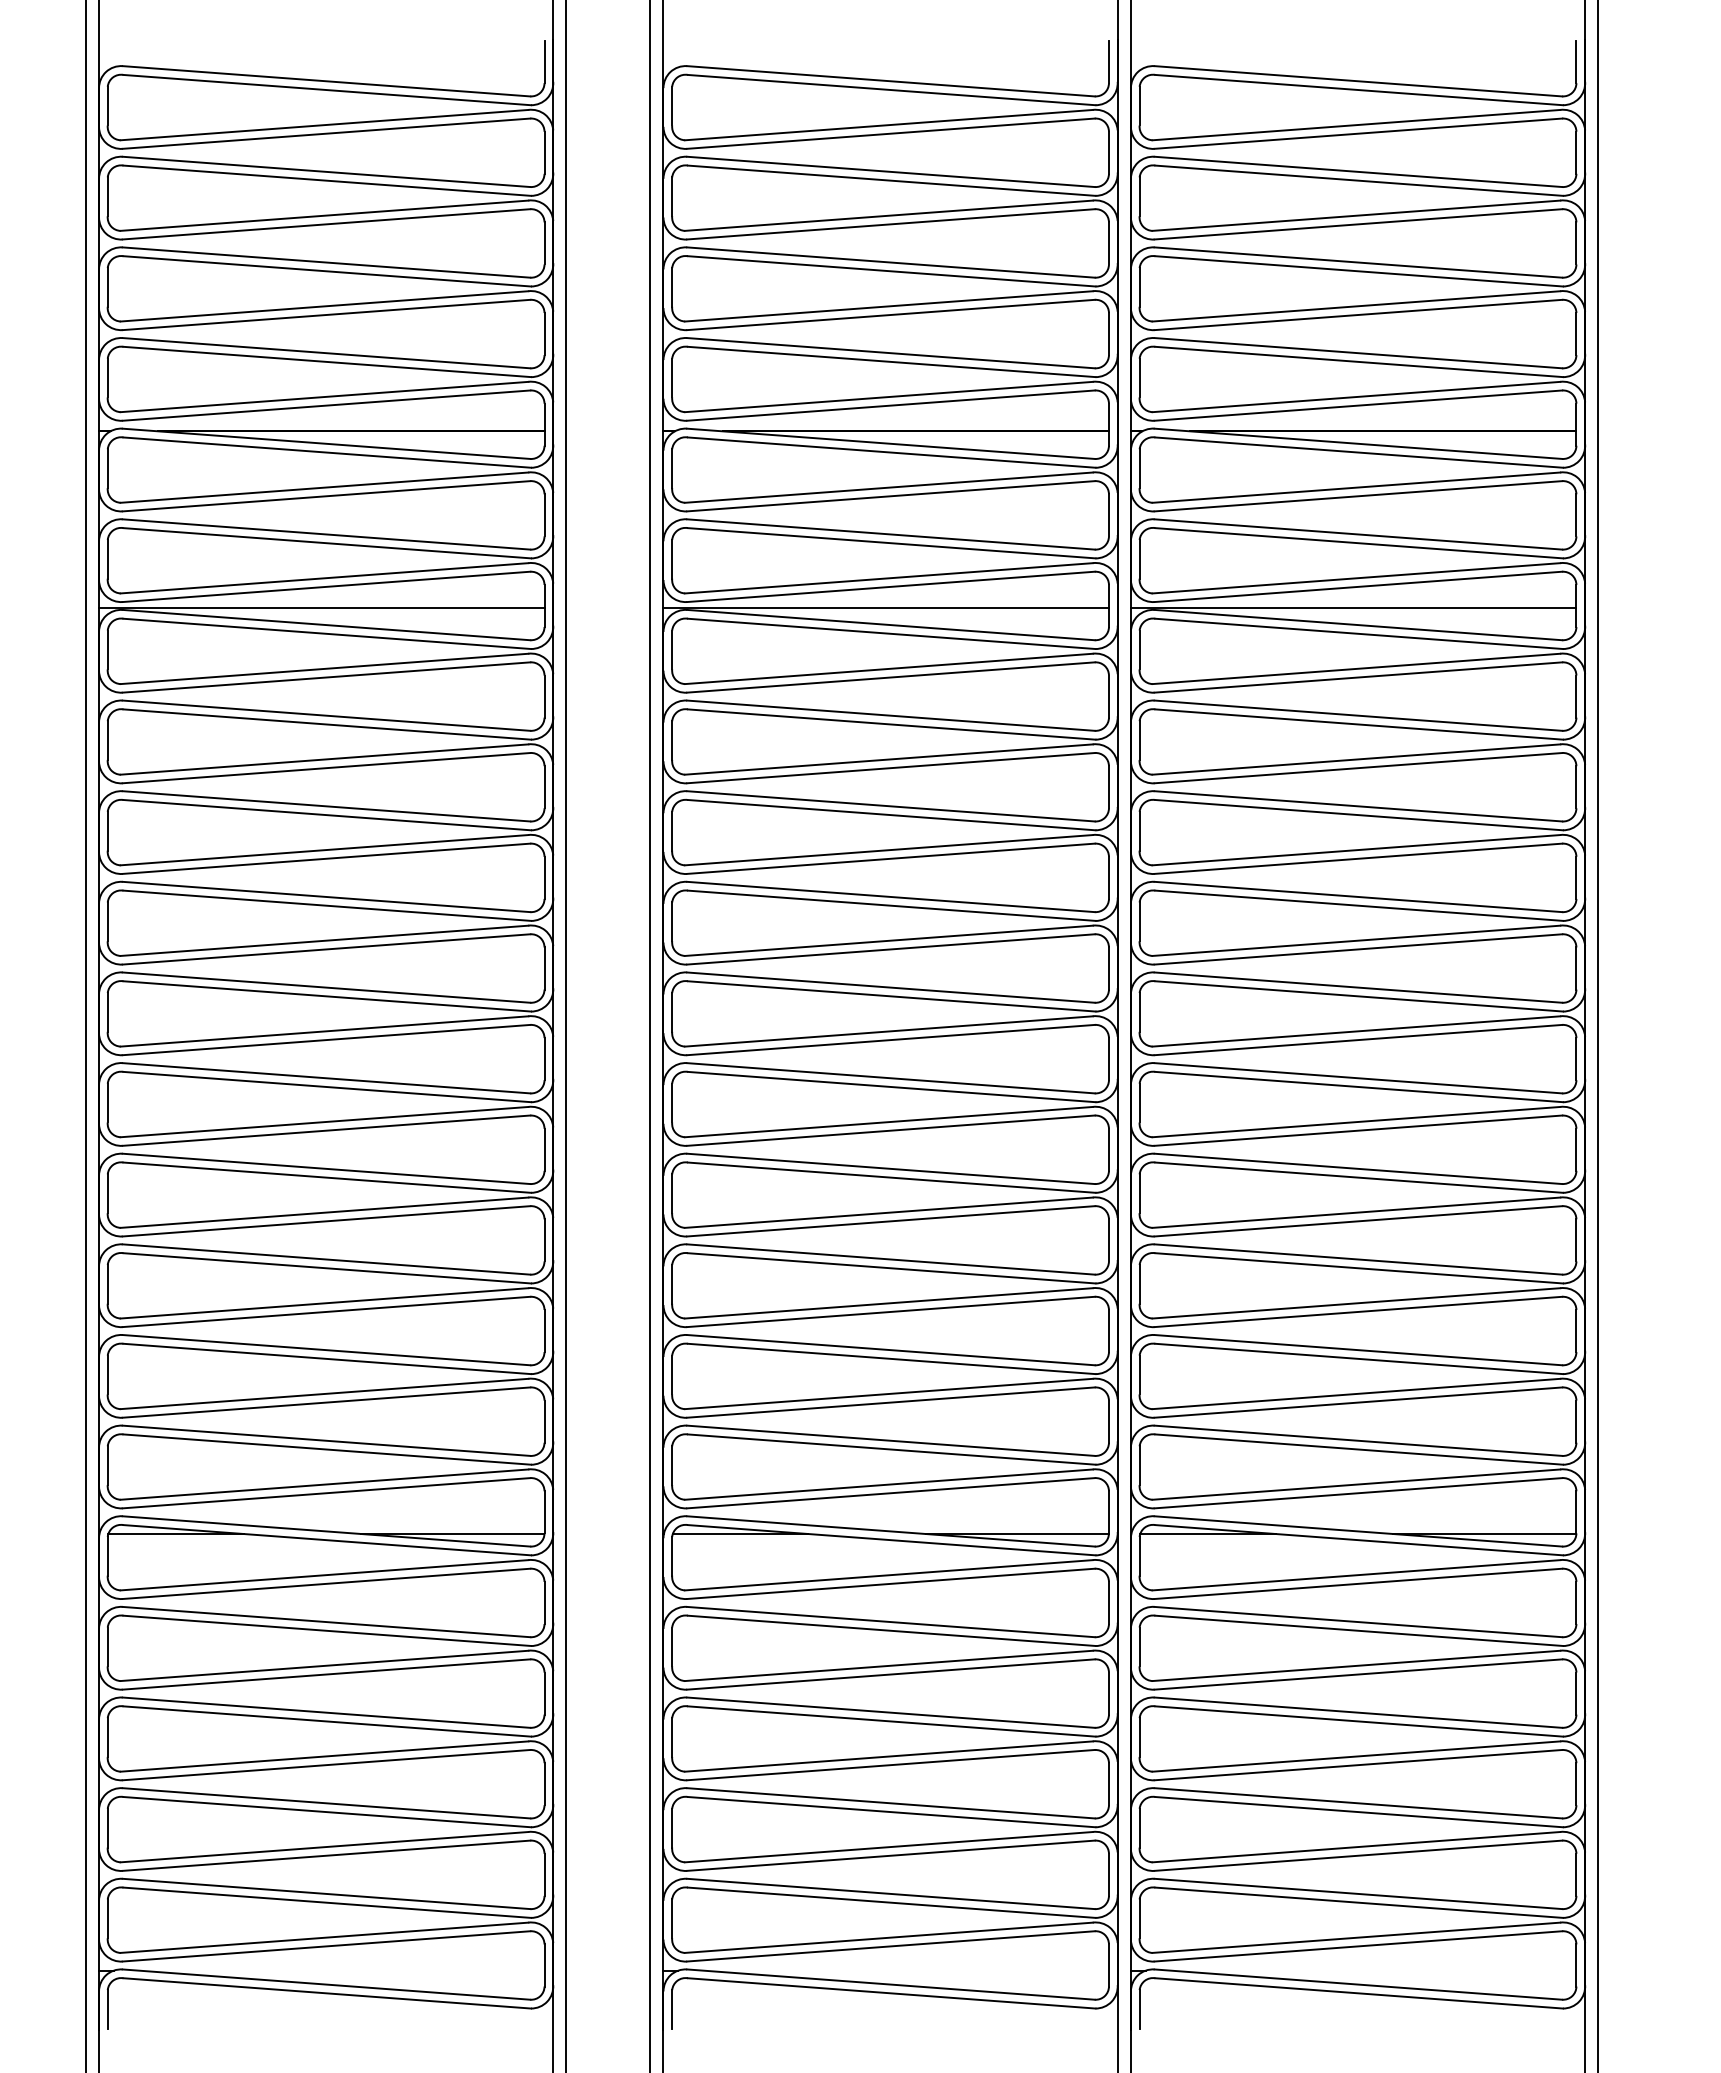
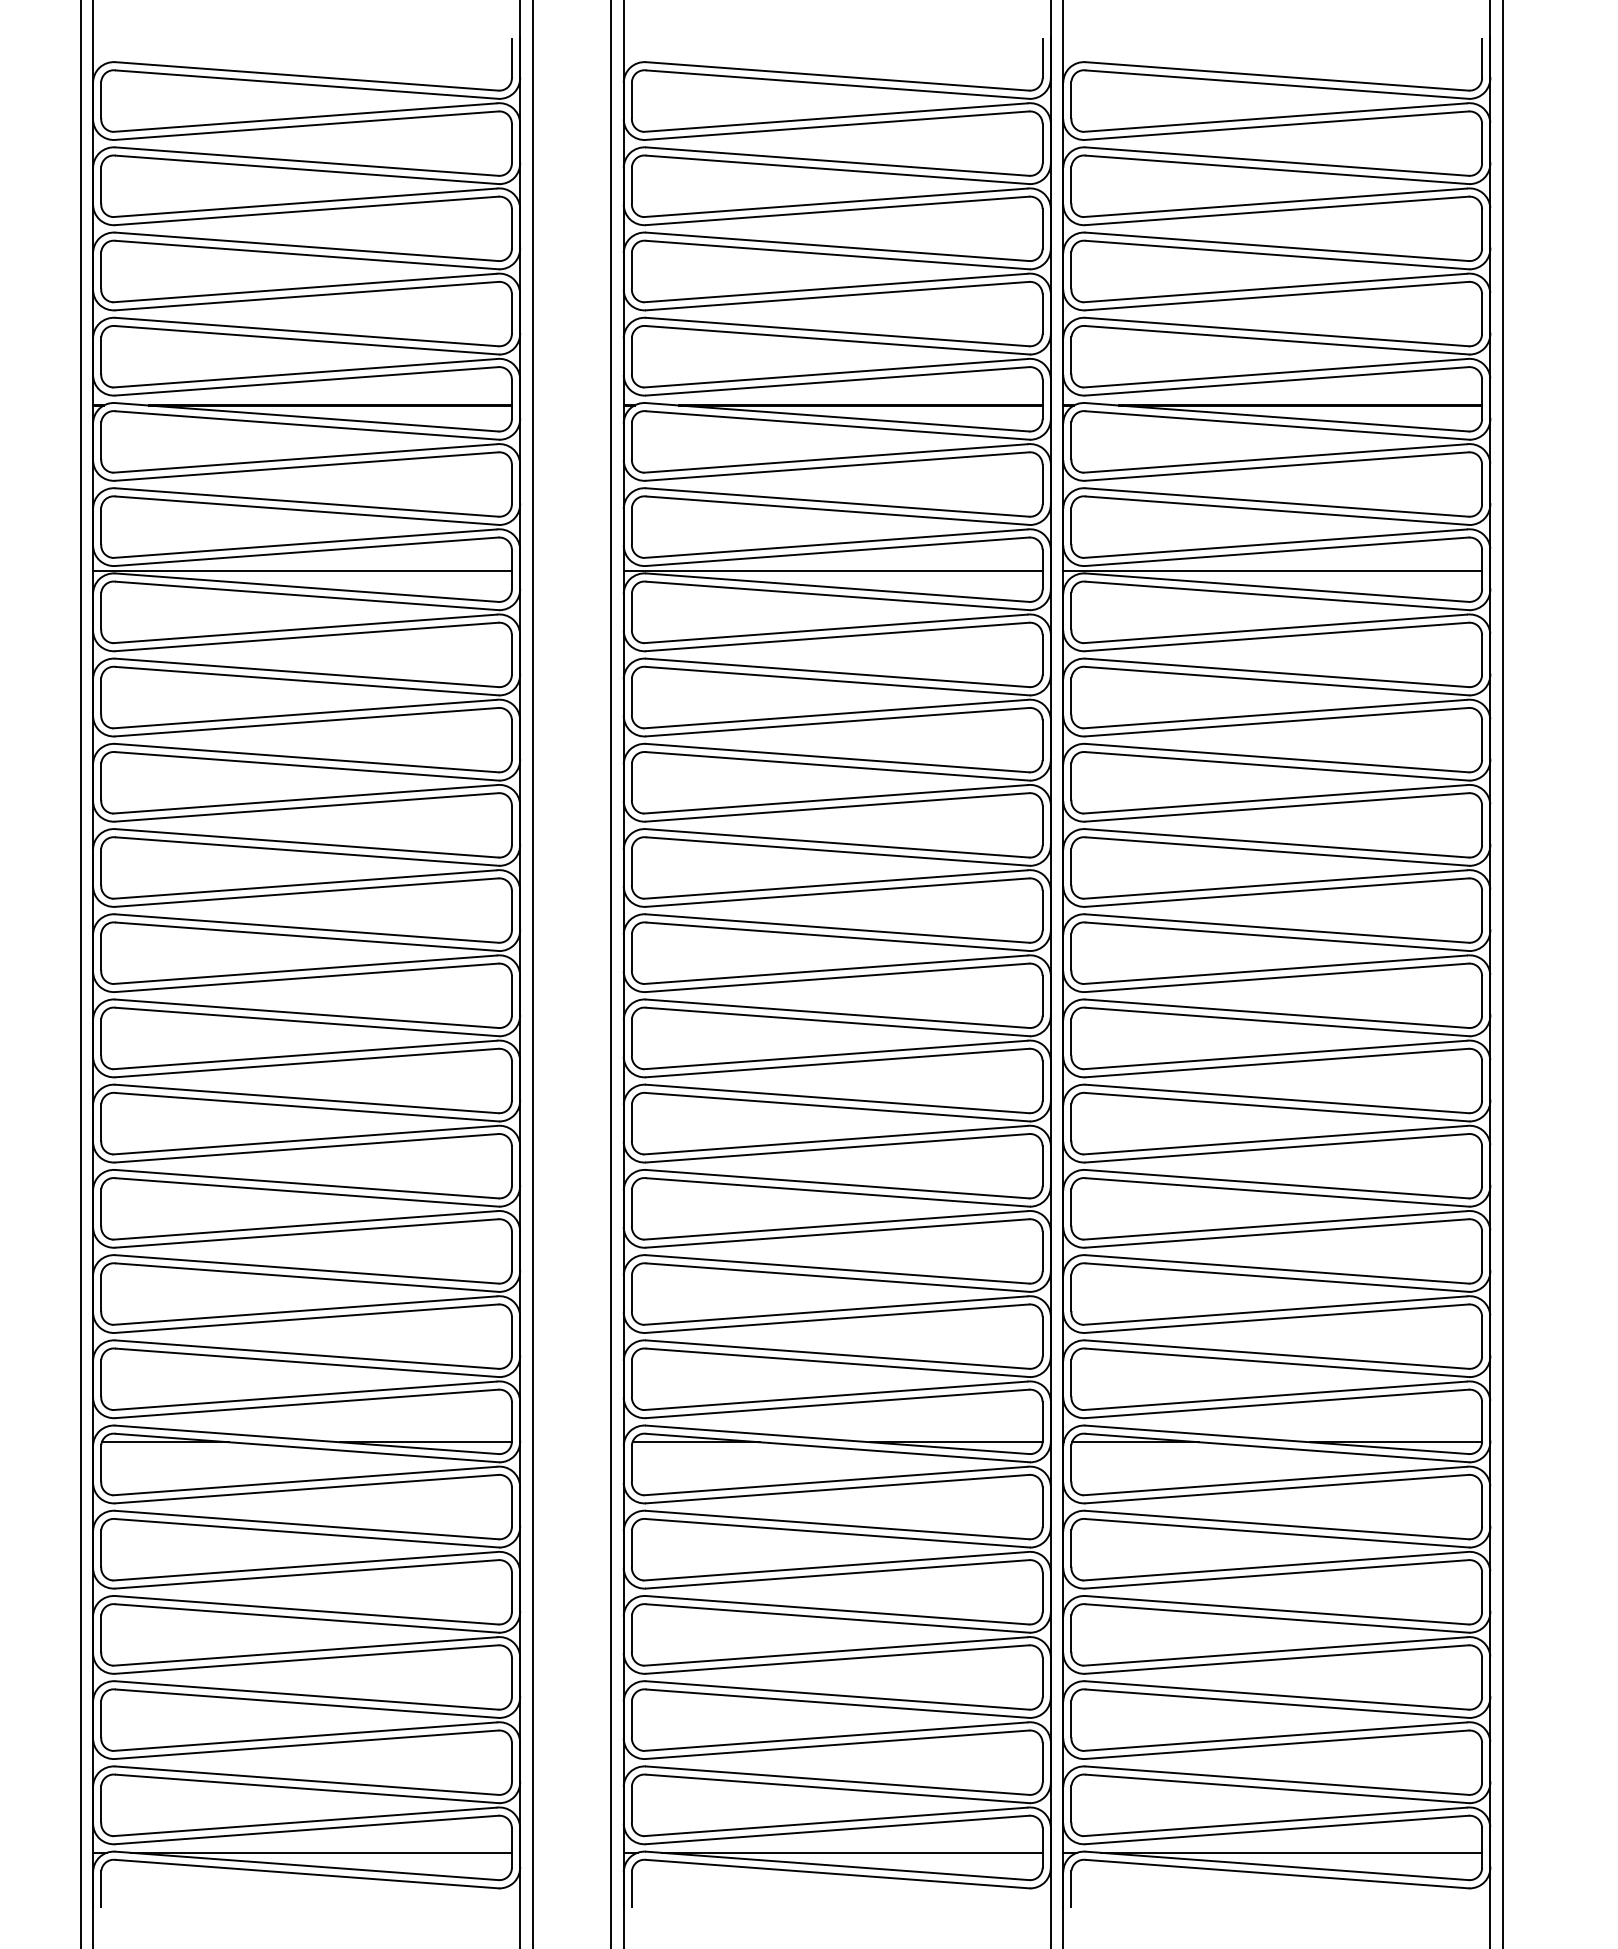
line: (341, 1970) -> (321, 1852), added
line: (905, 1970) -> (851, 1852), added
line: (1373, 1970) -> (1291, 1852), added

